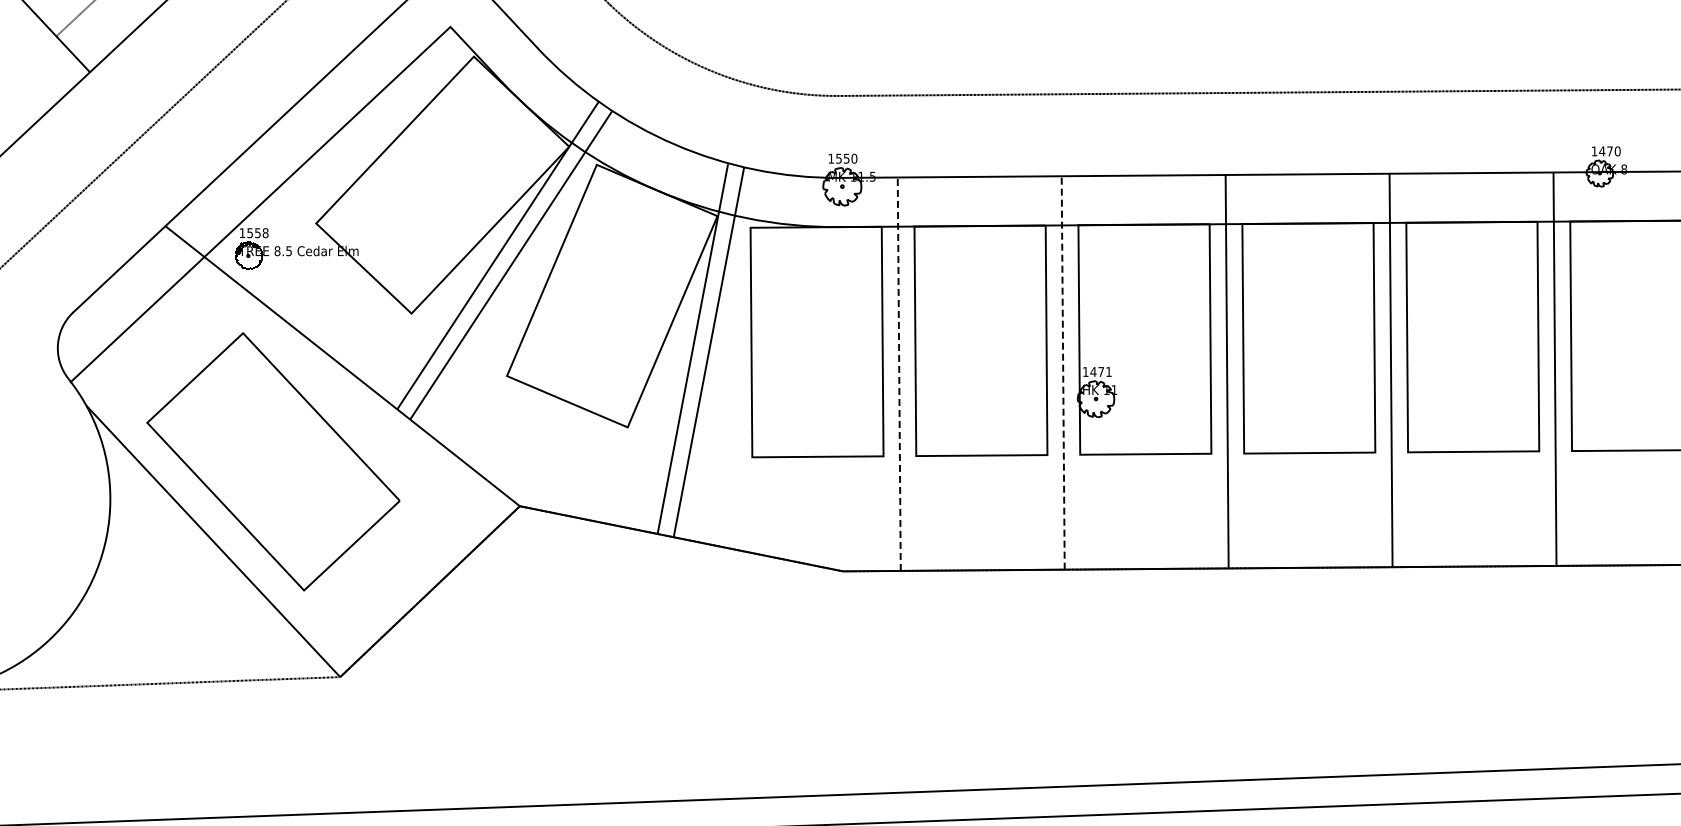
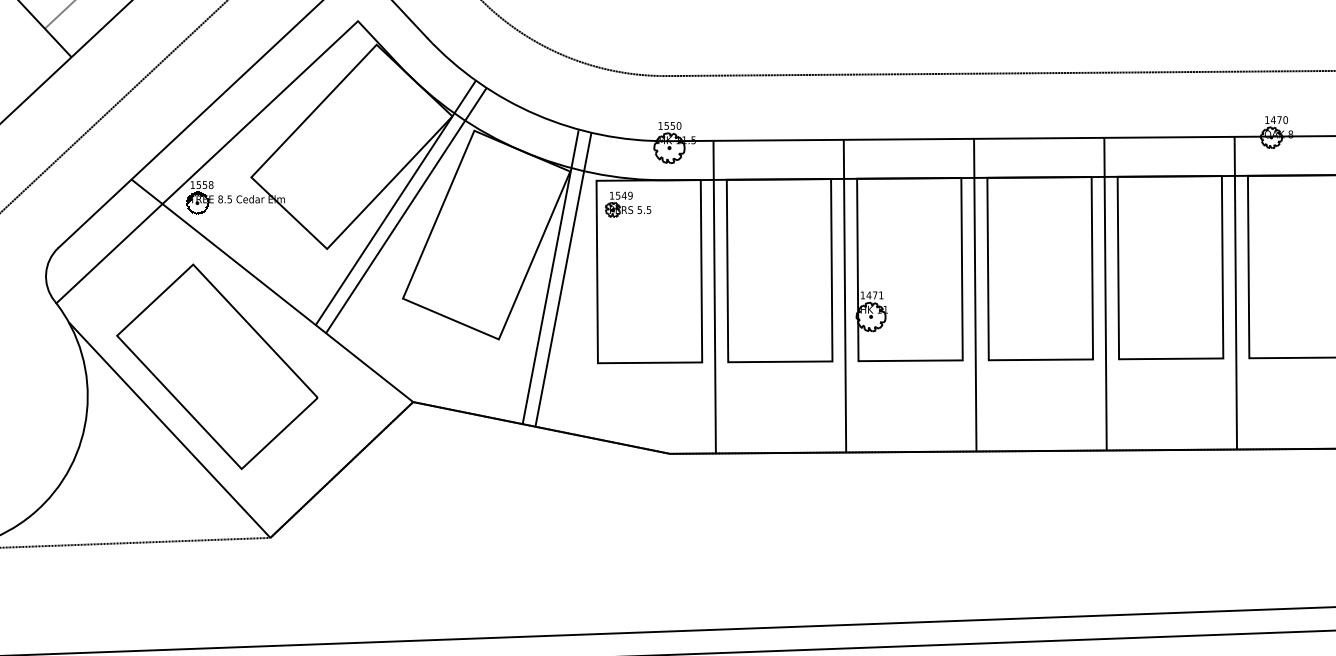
part: (790, 257) -> (628, 204), added
line: (1063, 372) -> (845, 295), dashed -> solid
line: (899, 374) -> (714, 297), dashed -> solid

